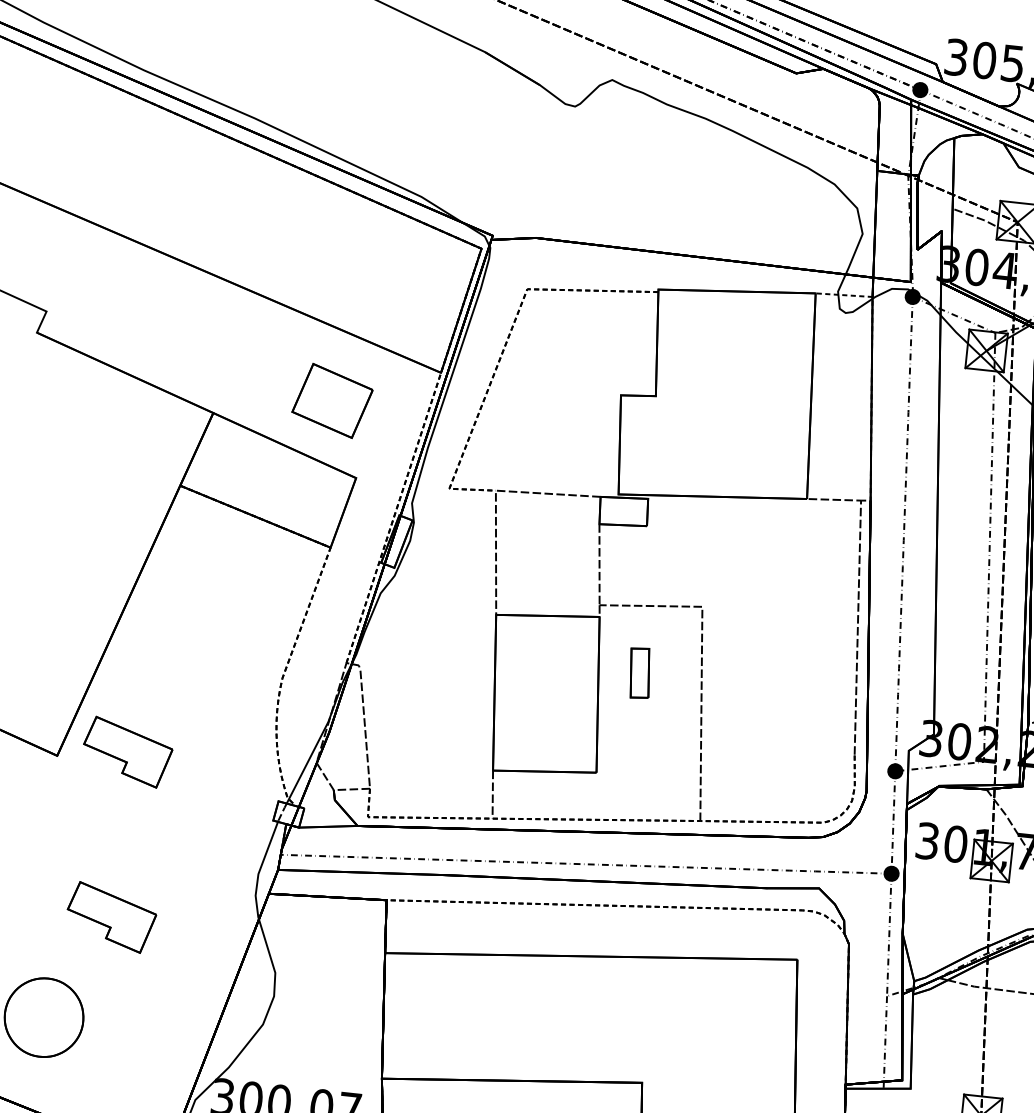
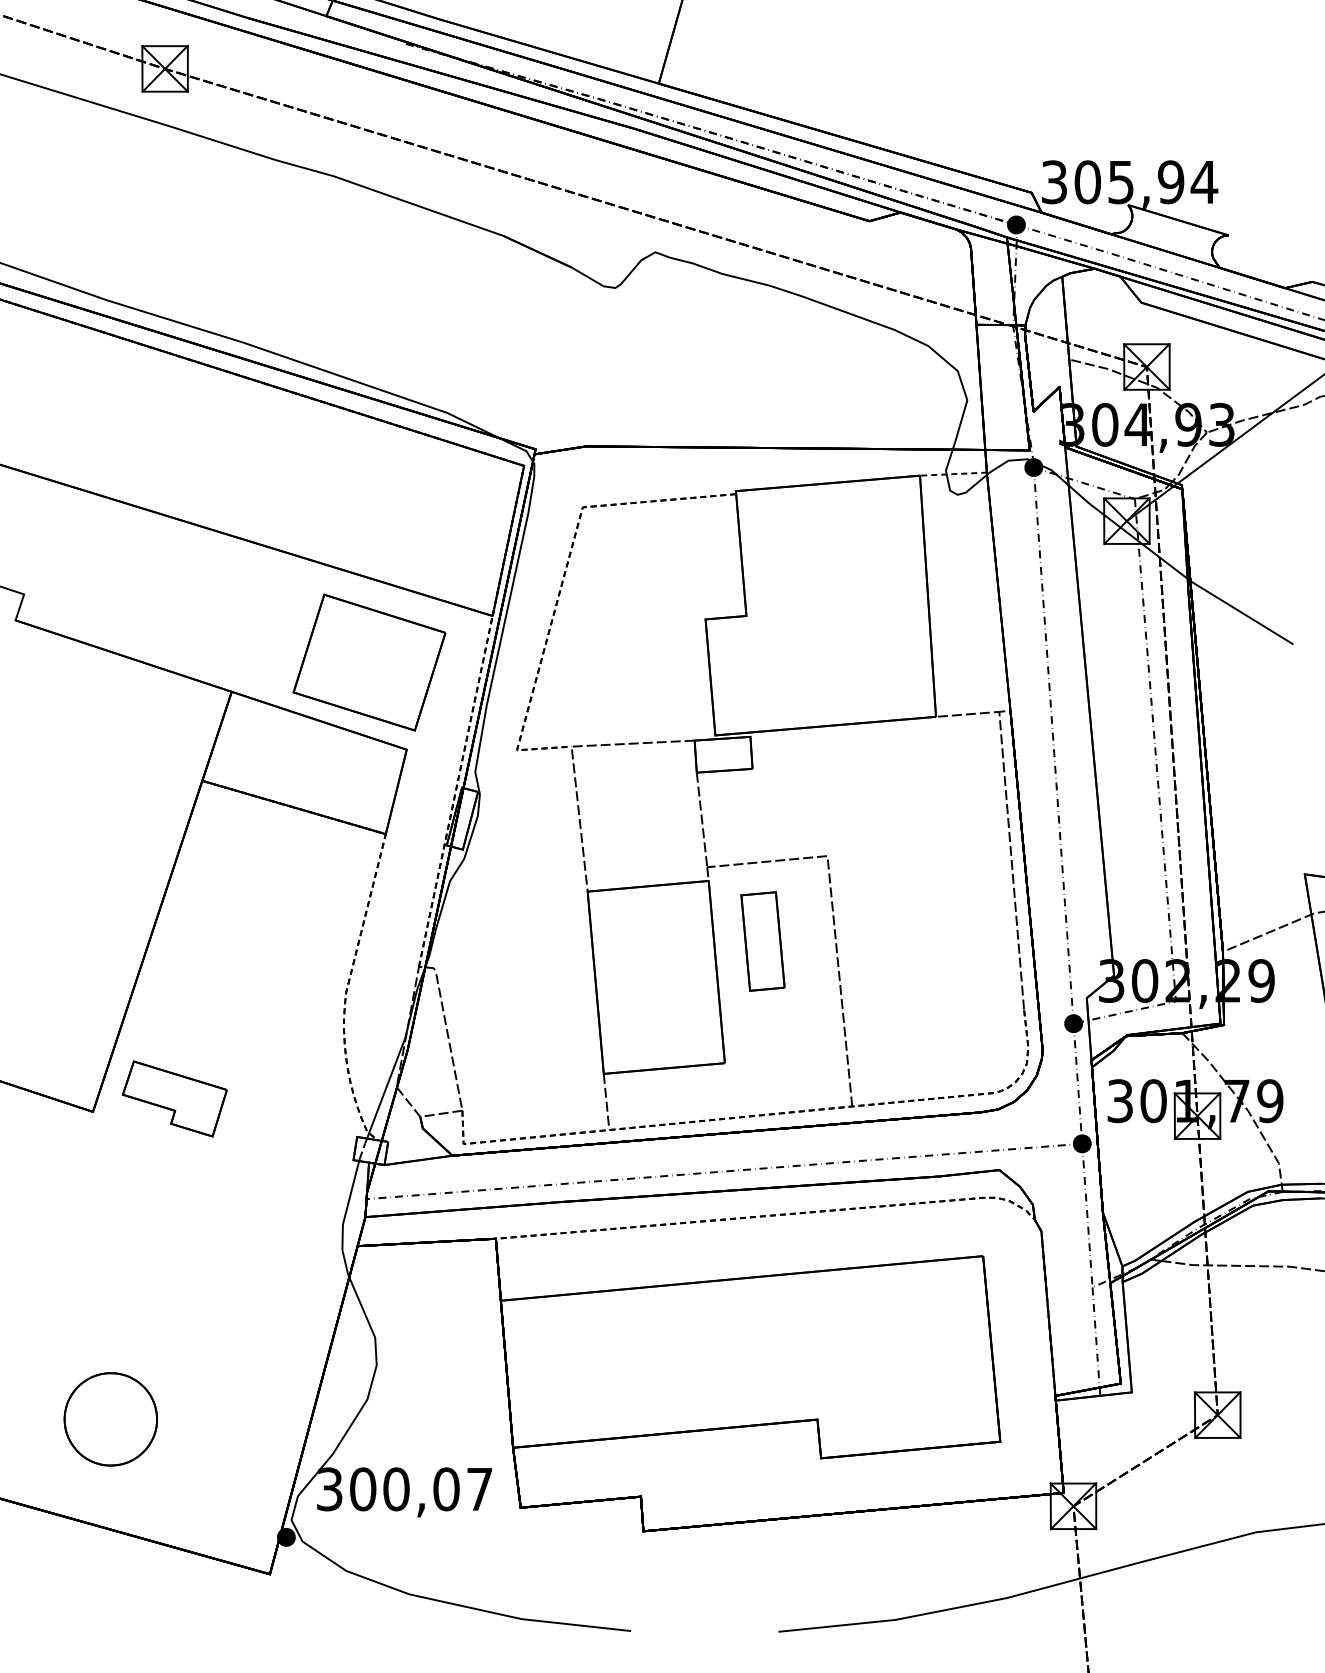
part: (332, 400) -> (369, 662), size x1.67
part: (639, 673) -> (762, 941), size x1.67
part: (111, 917) -> (176, 1293), removed

